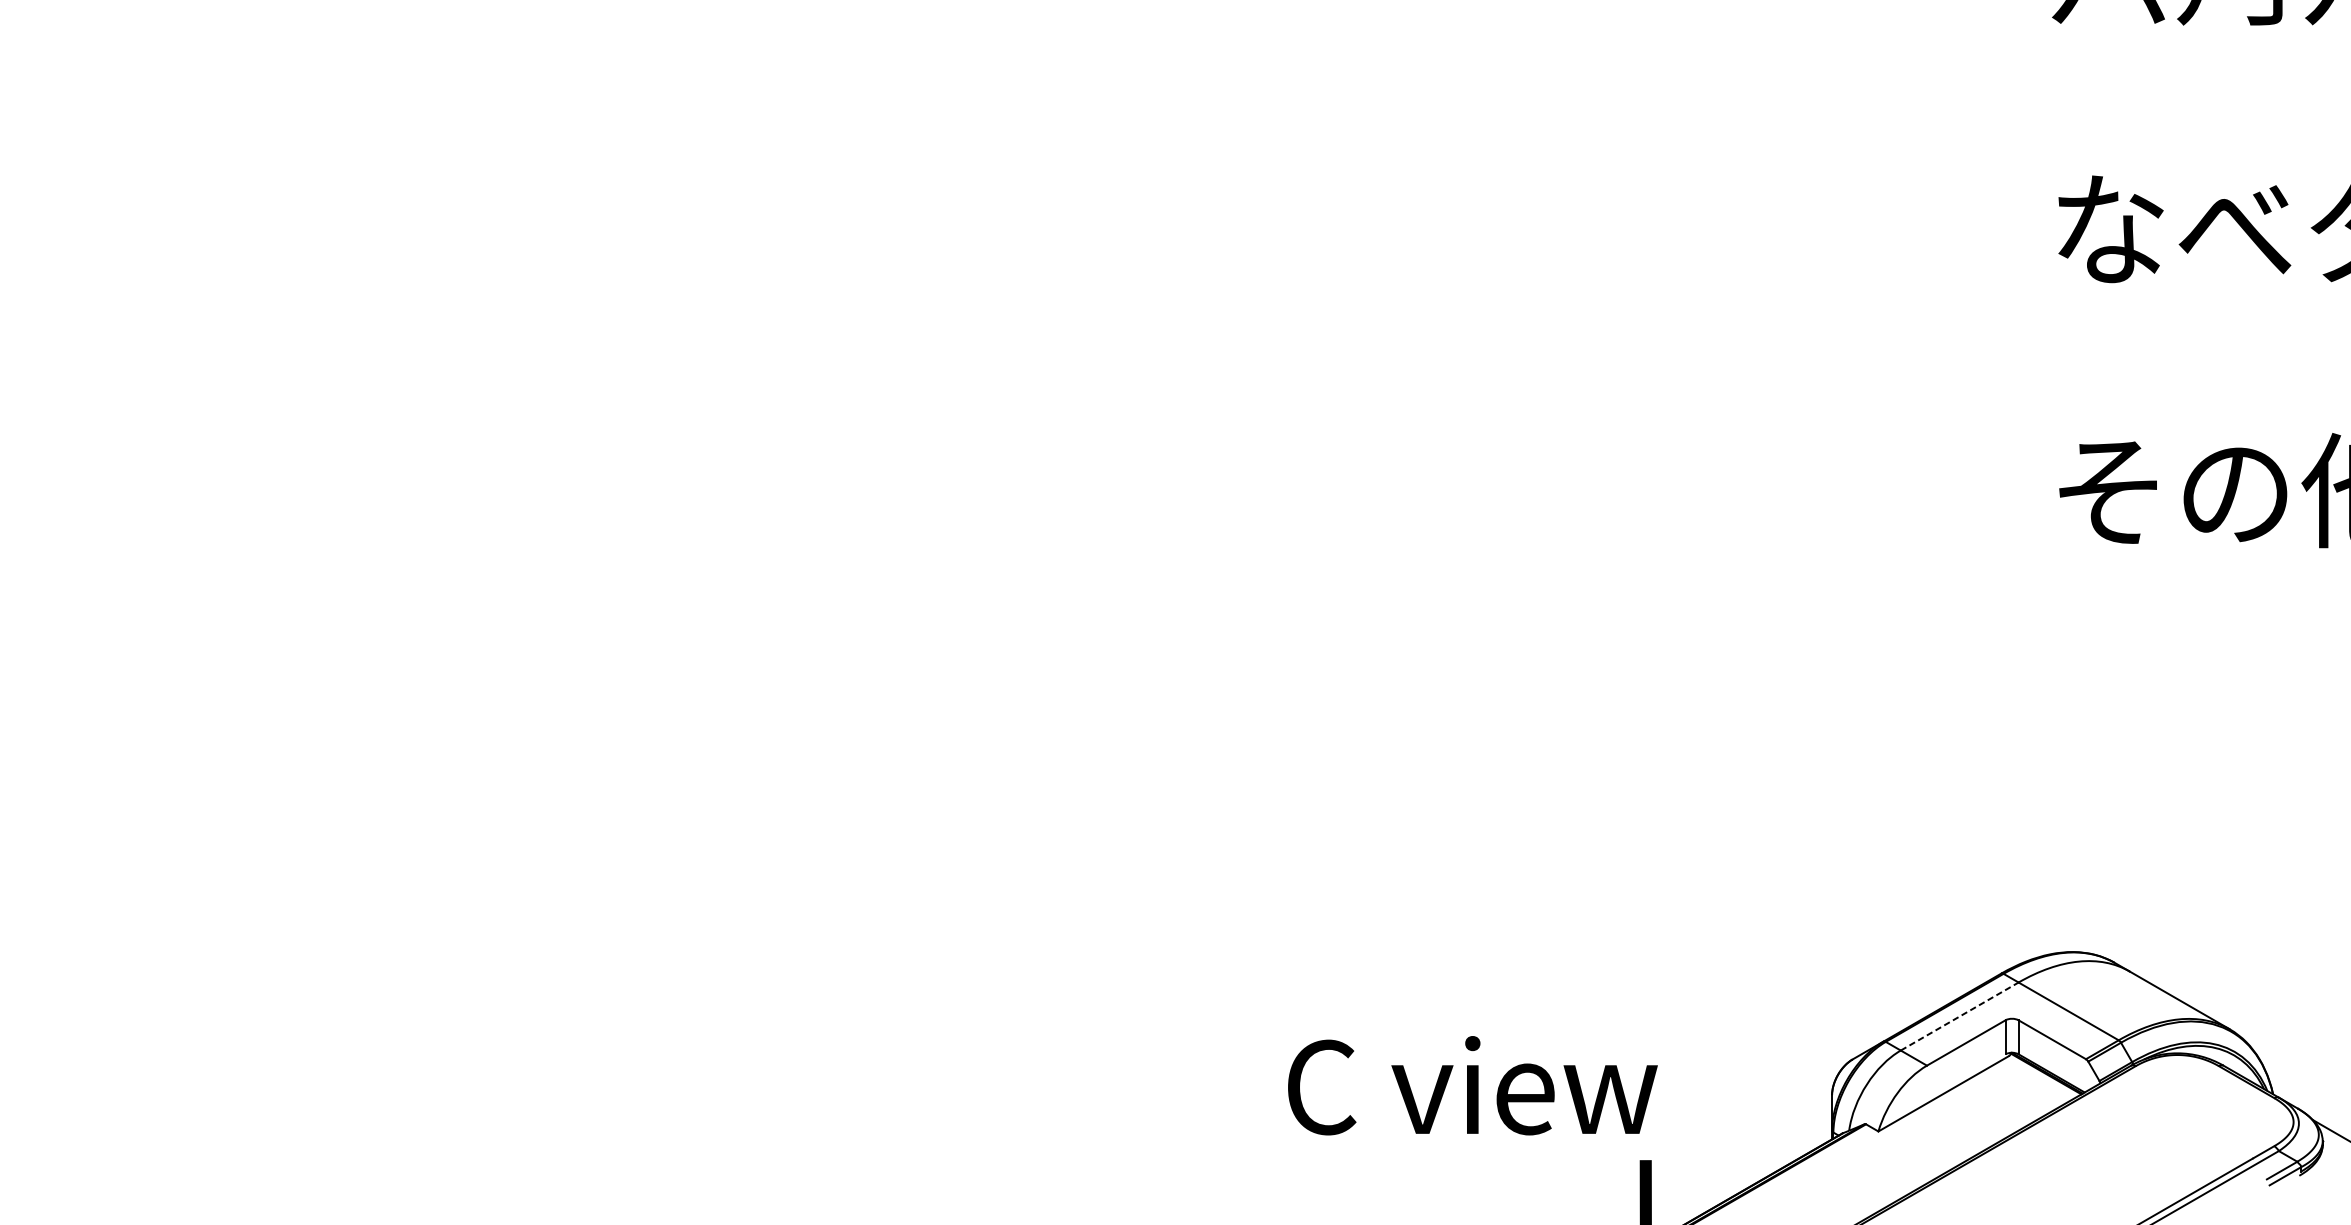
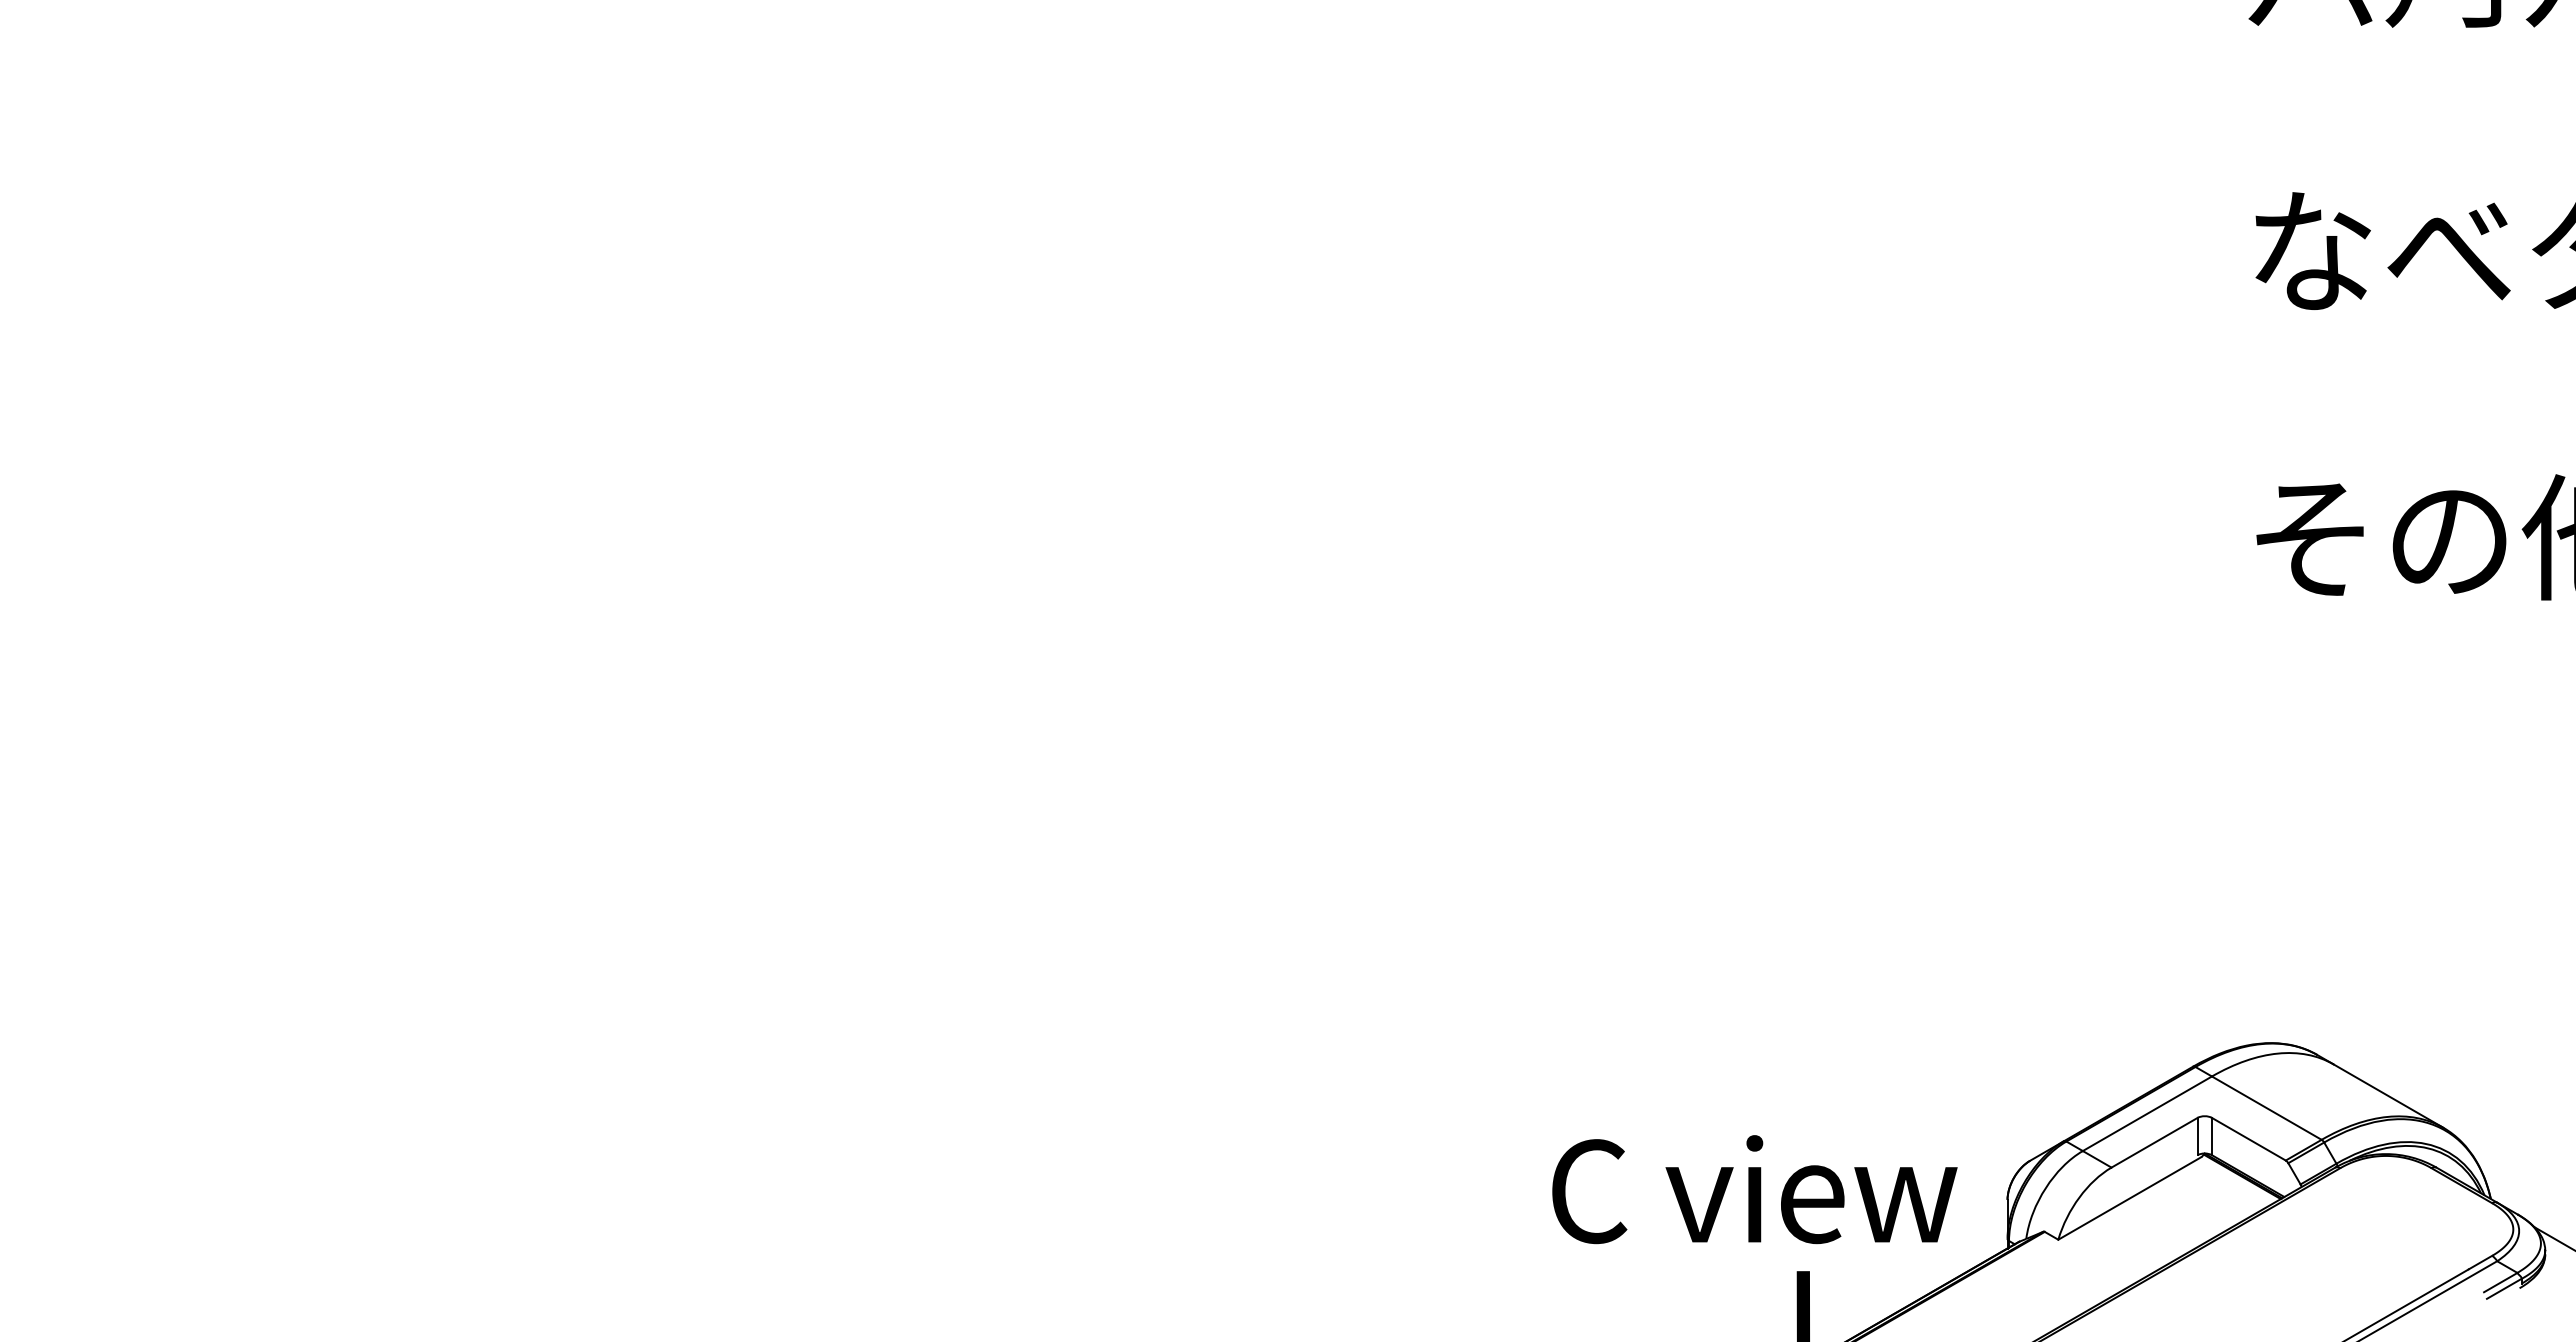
line: (1959, 1016) -> (2147, 1113), dashed -> solid
text: (1472, 1085) -> (1754, 1189), moved

